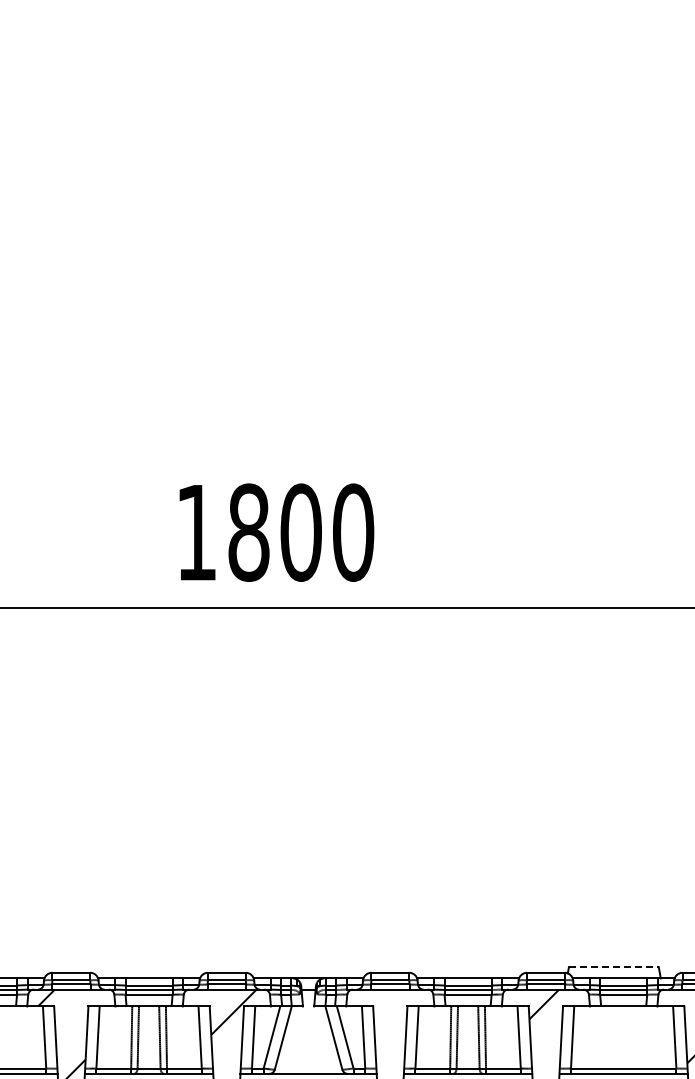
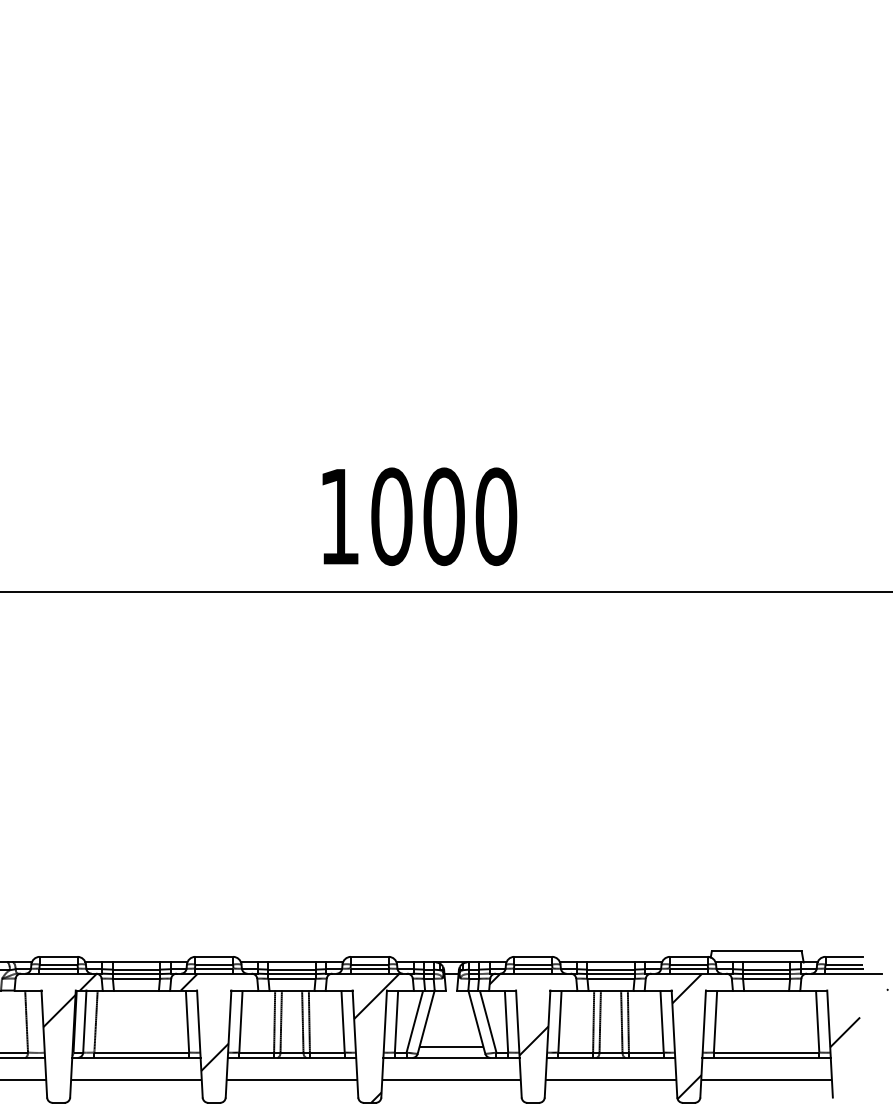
text: (248, 532) -> (391, 516), 1800 -> 1000
line: (613, 967) -> (756, 951), dashed -> solid
hatch: (375, 1030) -> (518, 1014), added
line: (308, 1062) -> (451, 1046), added

